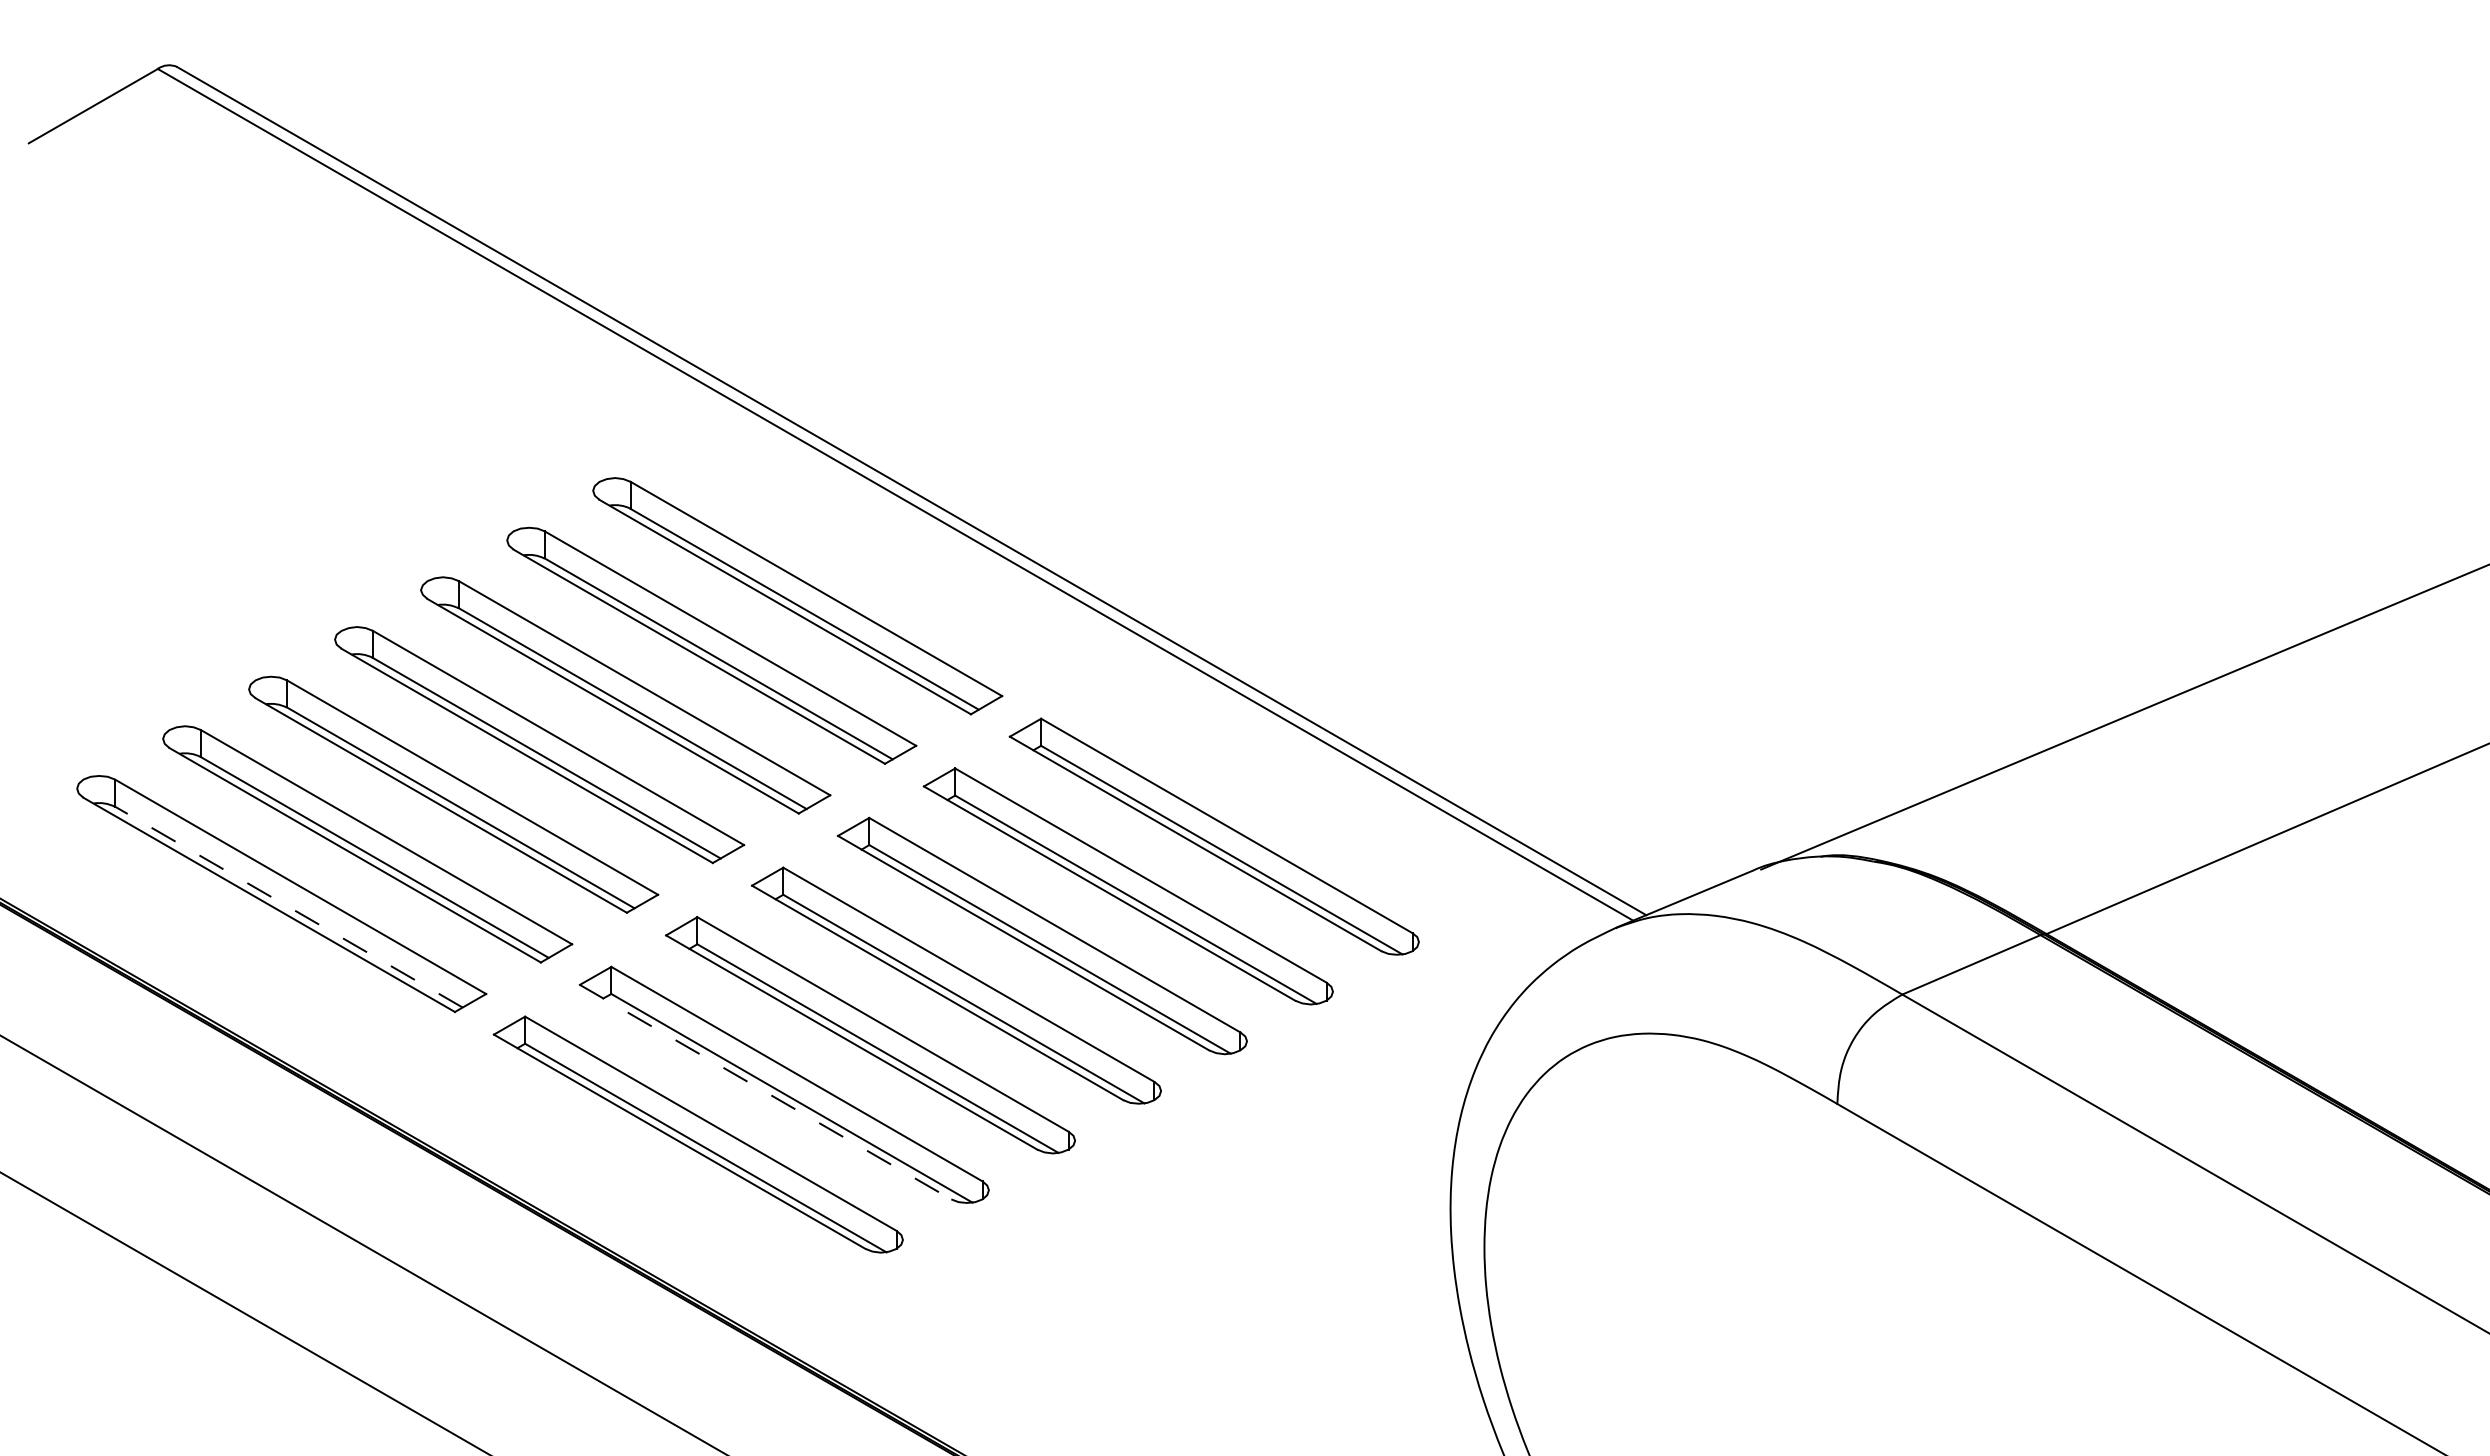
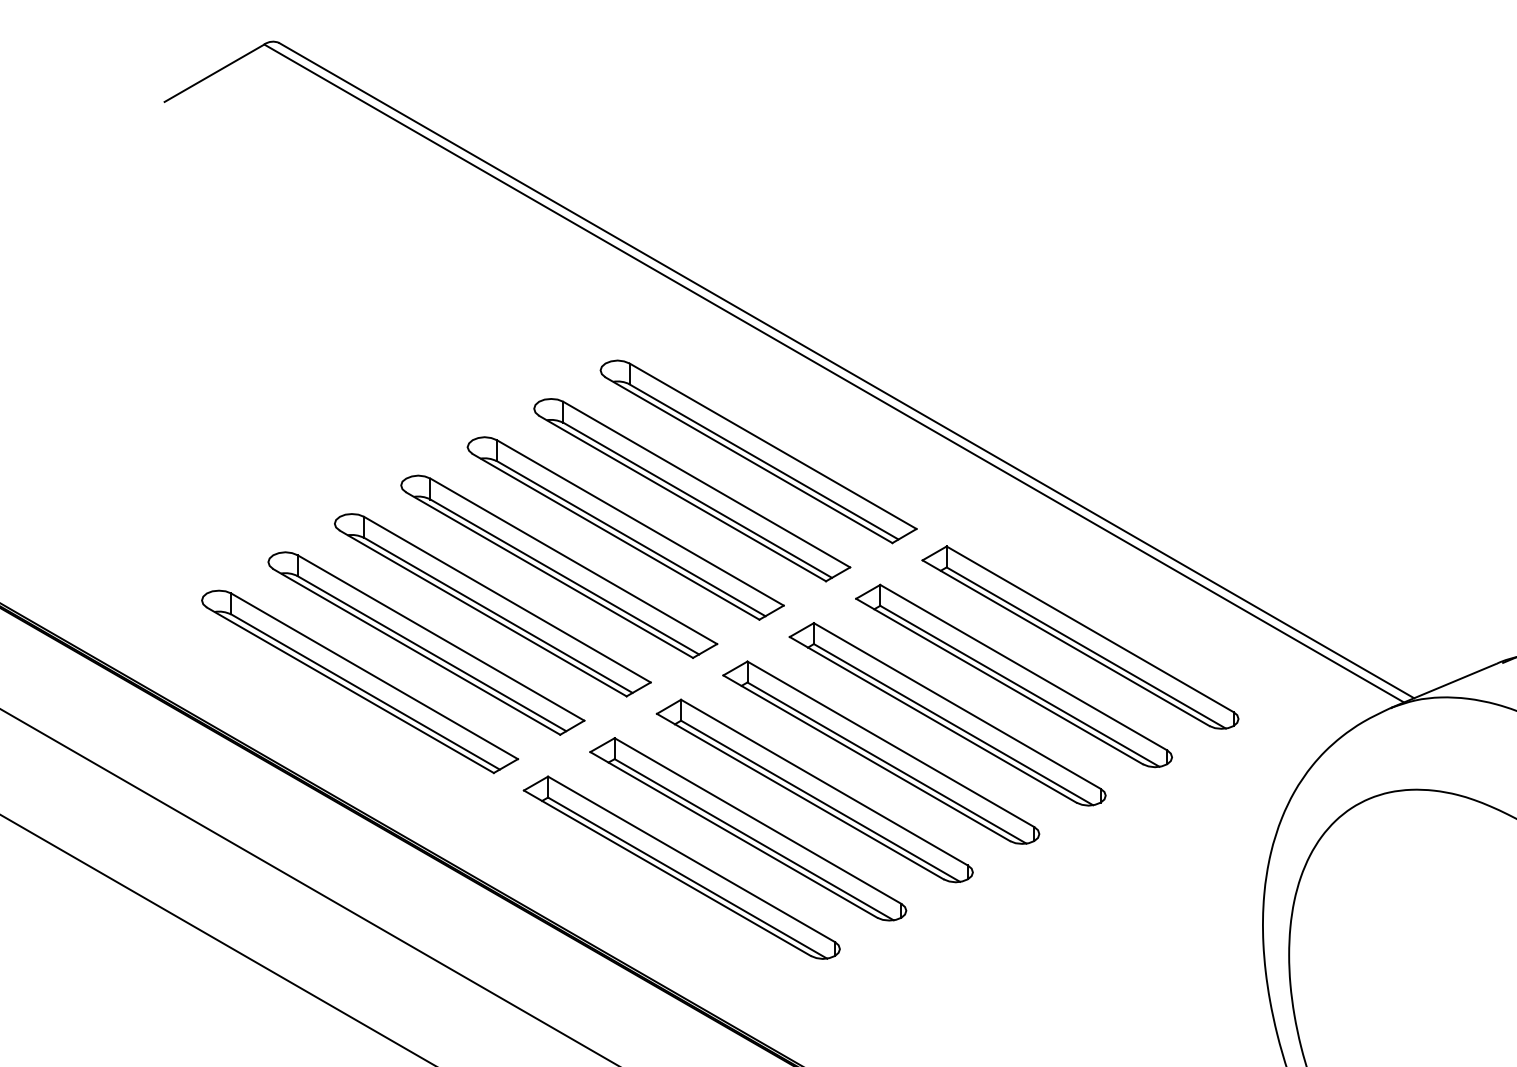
line: (288, 907) -> (365, 692), dashed -> solid
line: (766, 1092) -> (734, 835), dashed -> solid

